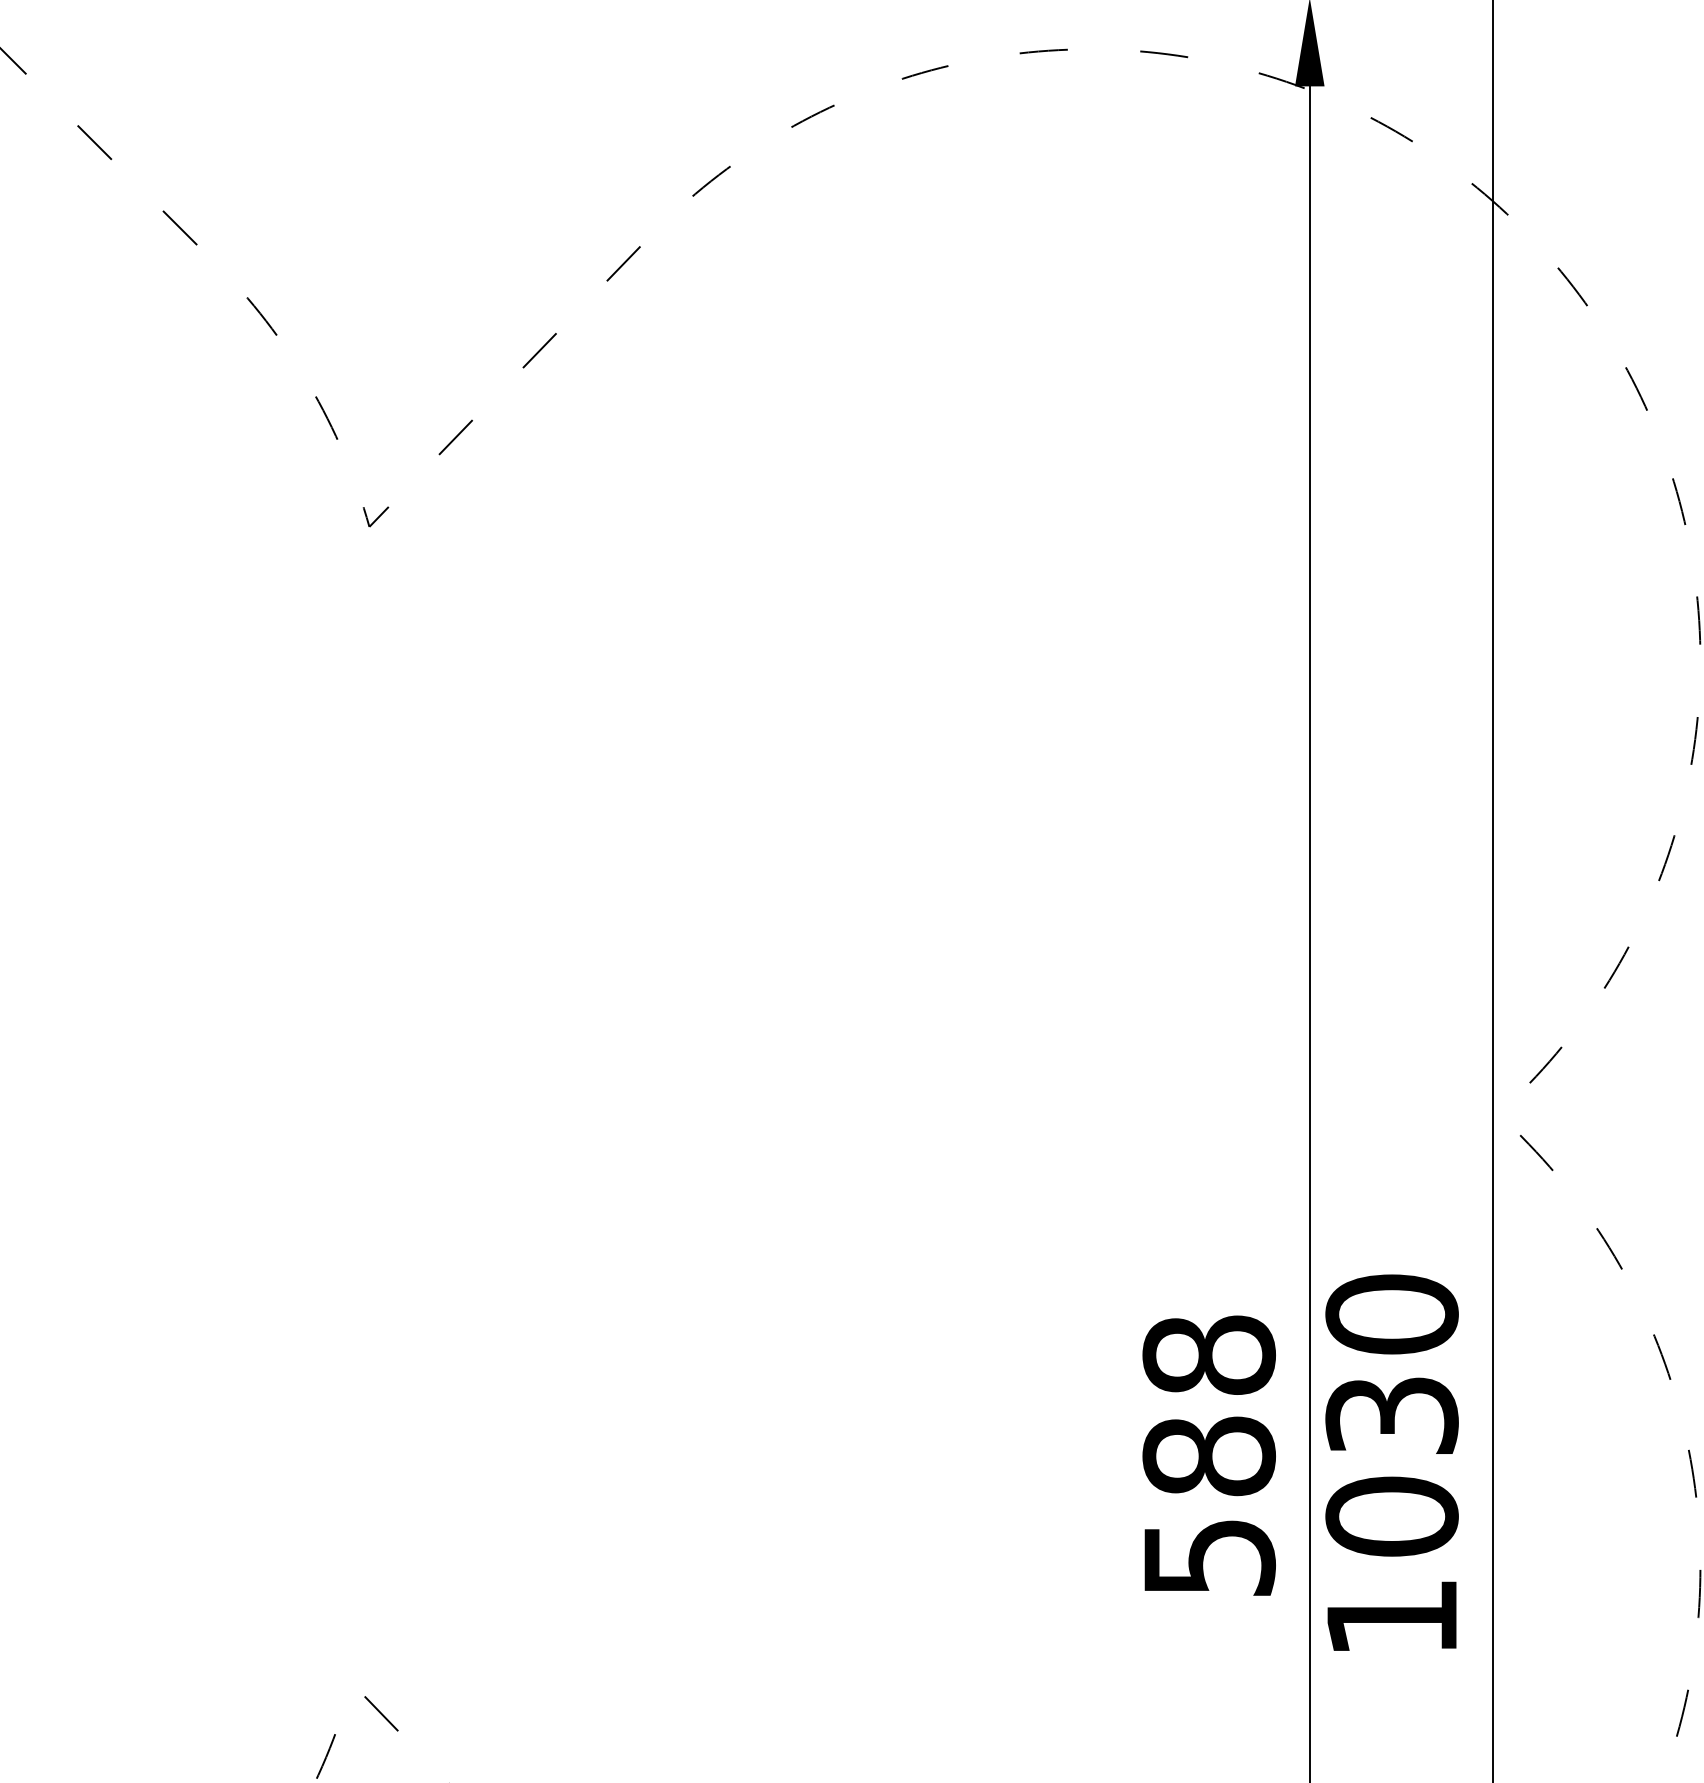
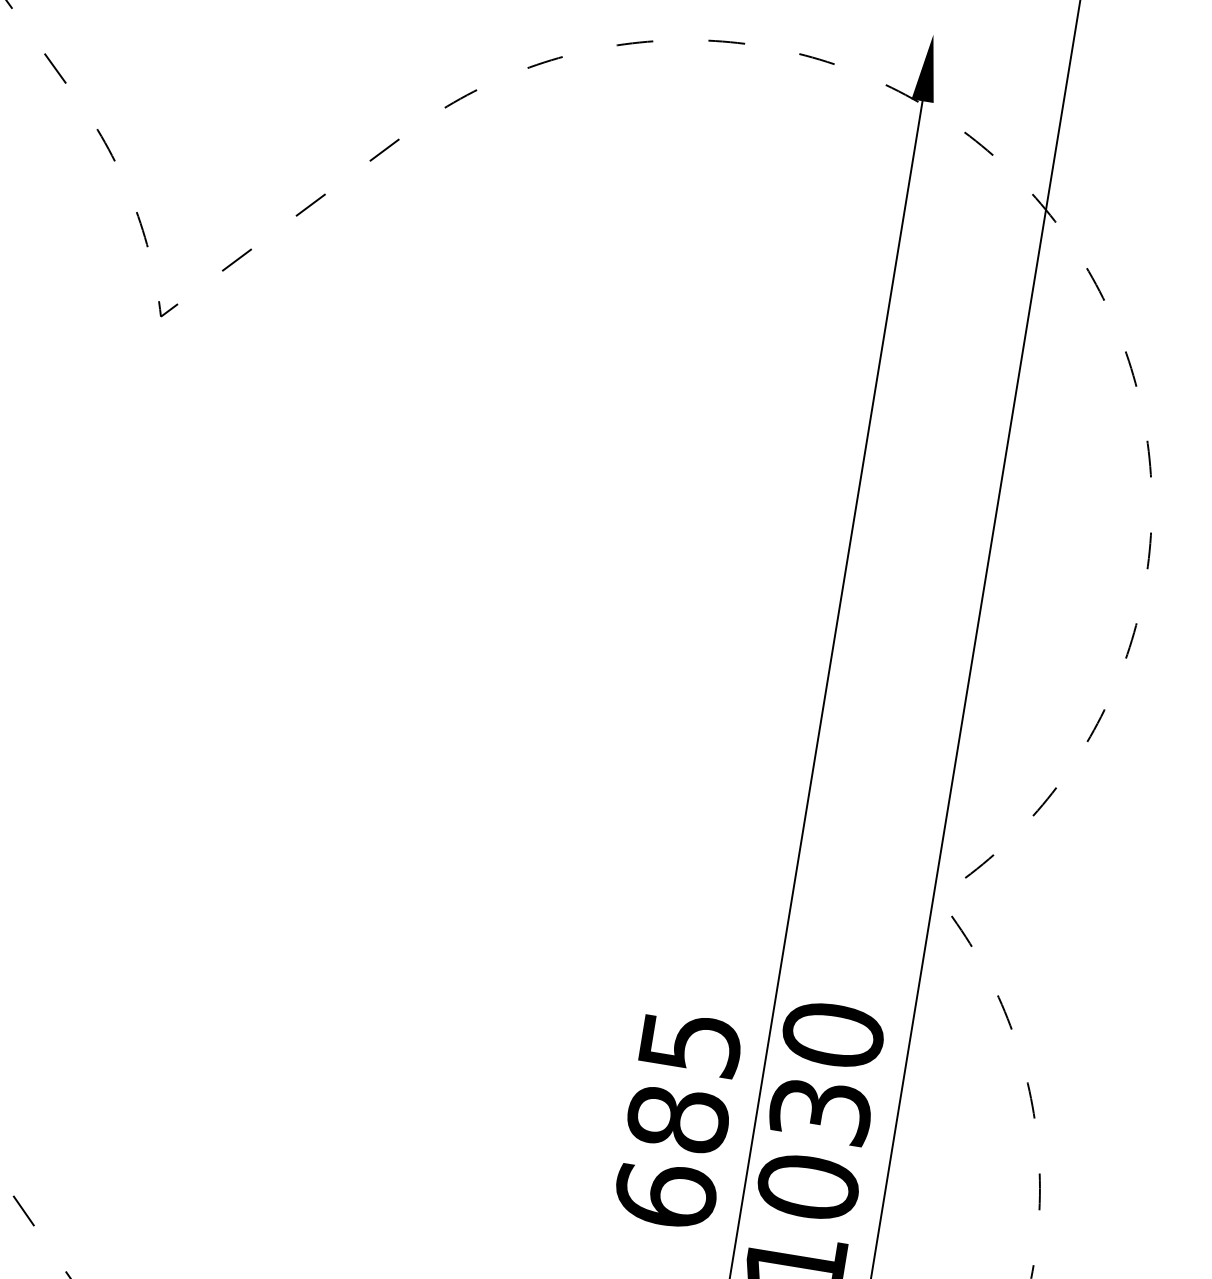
text: (1208, 1455) -> (677, 1118), 588 -> 685

